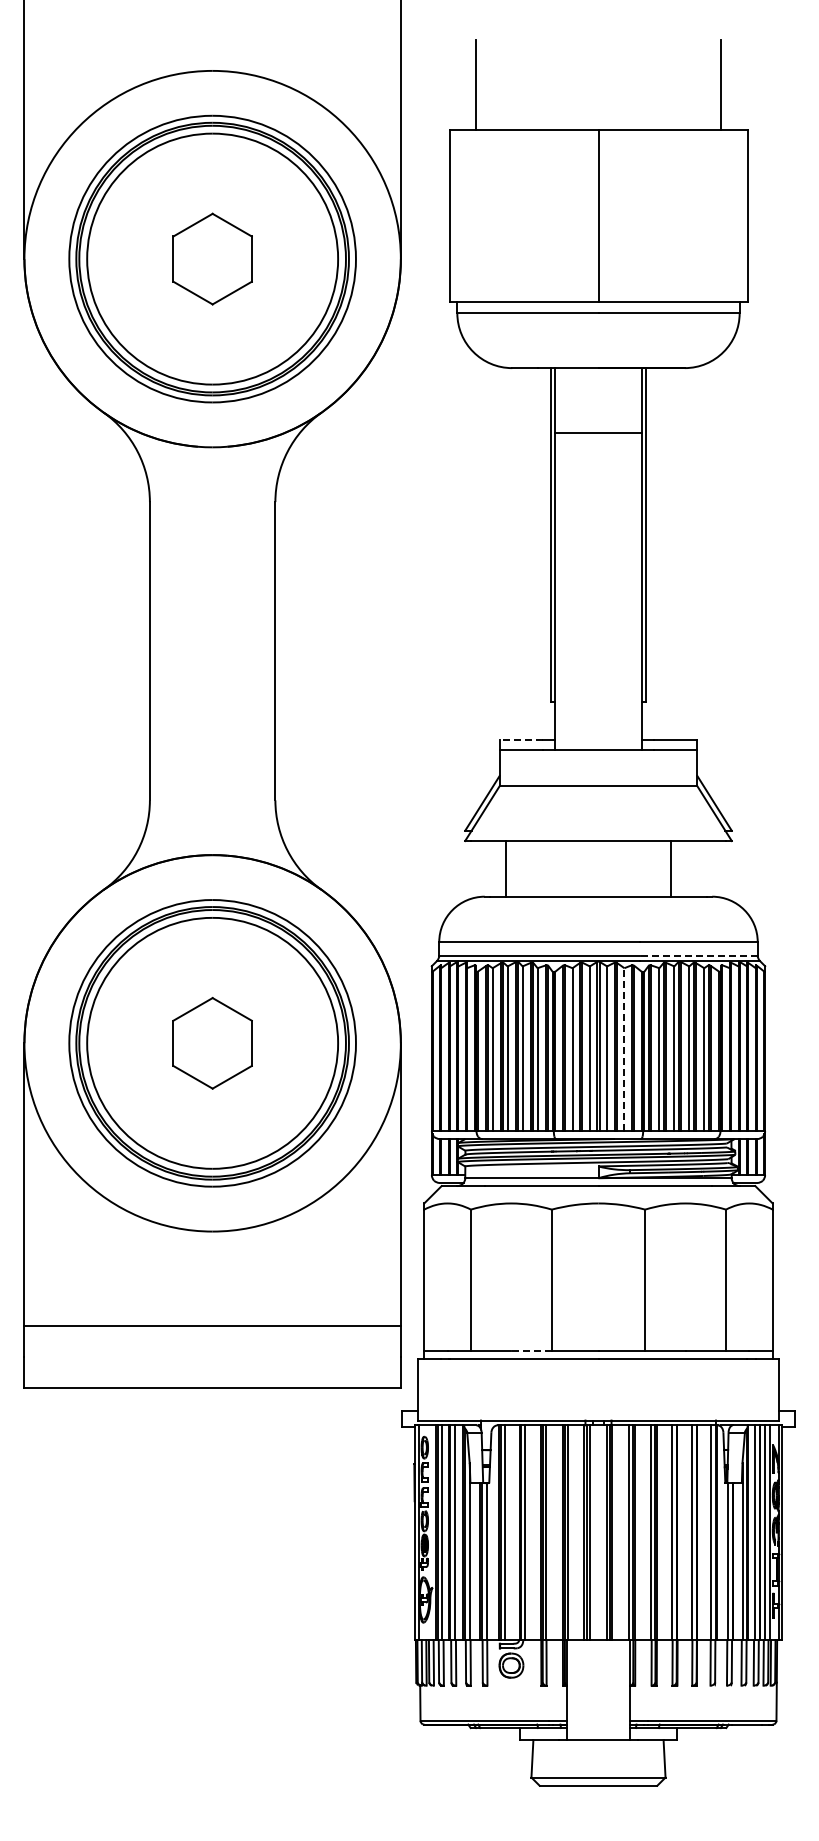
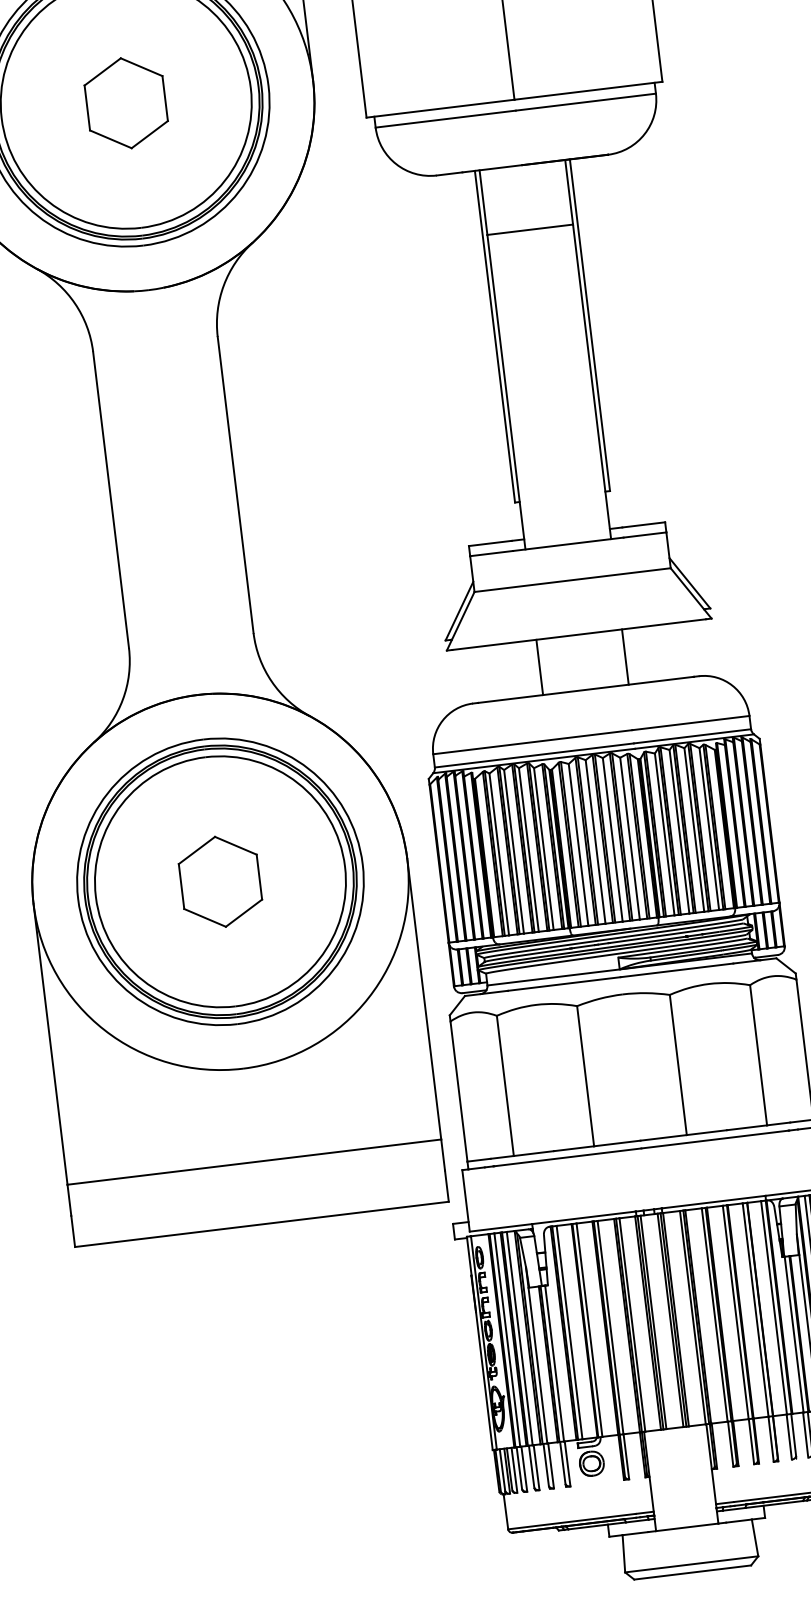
line: (521, 739) -> (490, 543), dashed -> solid
line: (506, 868) -> (539, 667), moved
line: (670, 868) -> (625, 656), moved
line: (698, 955) -> (692, 736), dashed -> solid
line: (624, 1049) -> (630, 838), dashed -> solid
line: (531, 1350) -> (573, 1148), dashed -> solid

